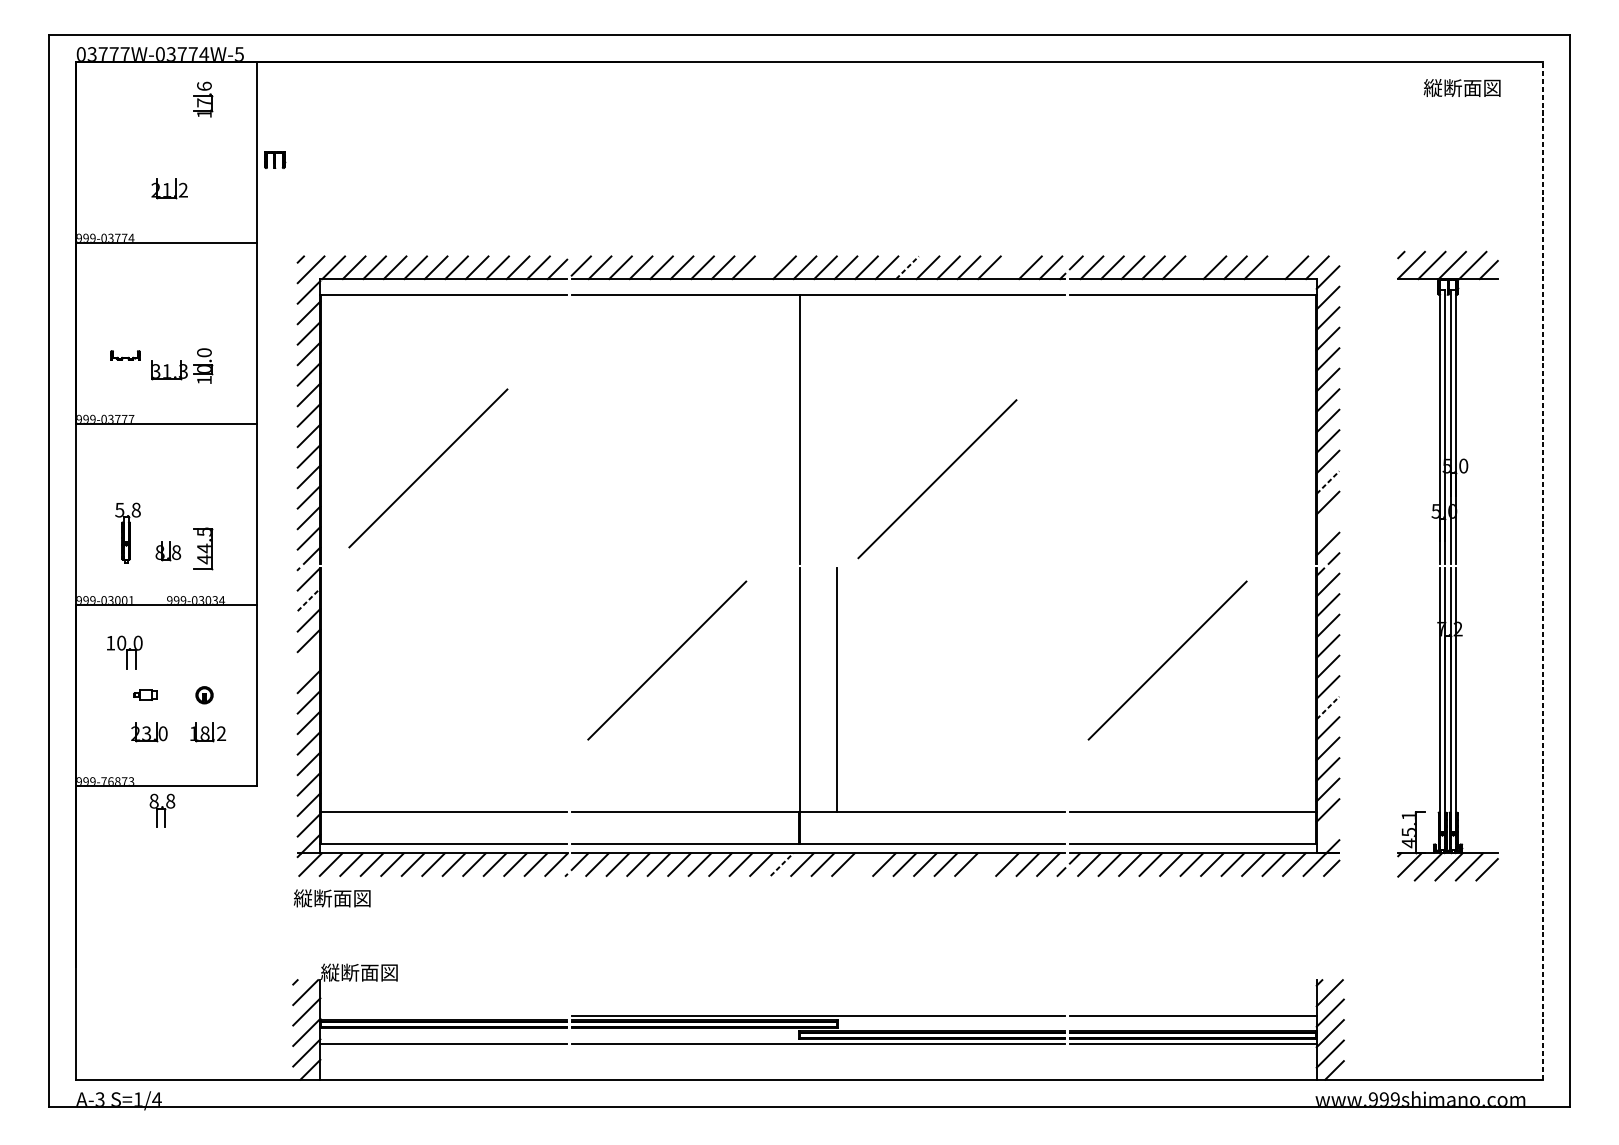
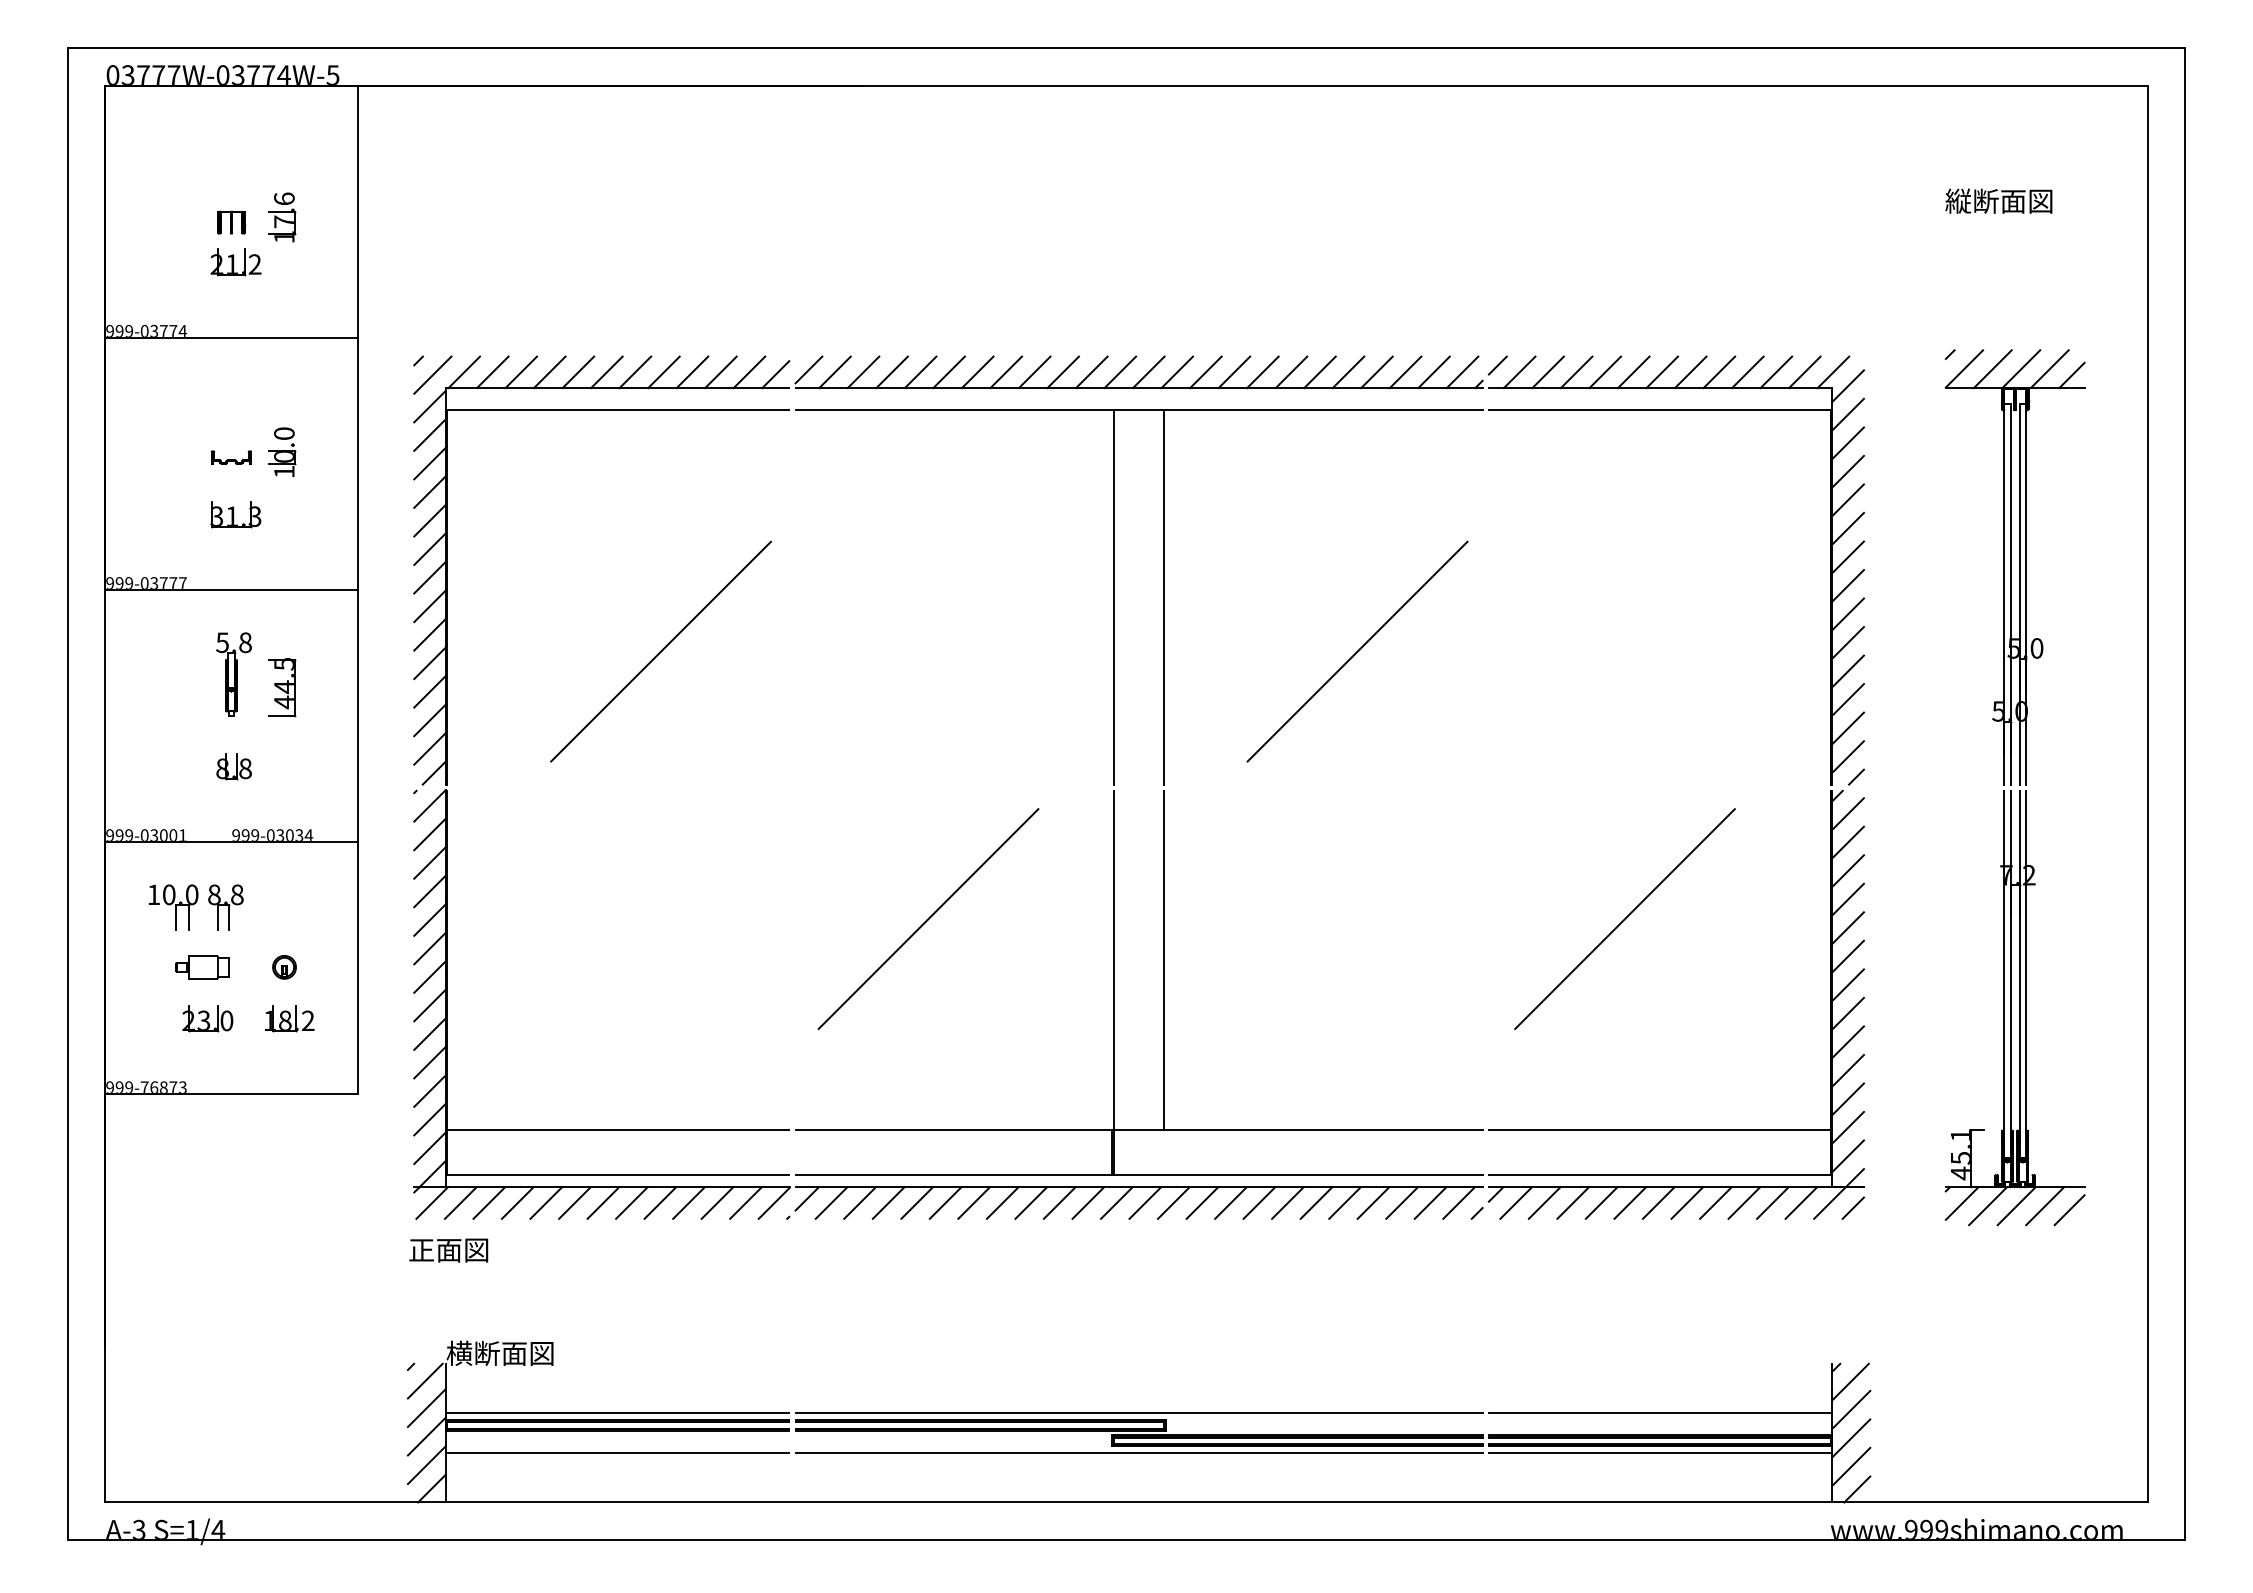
text: (1461, 87) -> (1998, 200), moved
part: (203, 99) -> (282, 217), moved
part: (274, 160) -> (231, 222), moved
line: (763, 267) -> (1062, 372), added
line: (907, 267) -> (1263, 372), dashed -> solid
line: (1009, 267) -> (1405, 372), added
line: (1194, 267) -> (1662, 372), added
line: (1276, 267) -> (1776, 372), added
part: (124, 355) -> (230, 457), moved
part: (203, 365) -> (282, 451), moved
line: (836, 429) -> (1164, 597), added
line: (428, 468) -> (661, 651), moved
line: (937, 479) -> (1357, 651), moved
line: (1328, 482) -> (1848, 671), dashed -> solid
line: (1327, 523) -> (1847, 728), added
part: (127, 532) -> (233, 674), moved
part: (203, 548) -> (282, 687), moved
line: (1543, 570) -> (2147, 793), dashed -> solid
line: (309, 599) -> (430, 834), dashed -> solid
line: (308, 660) -> (429, 919), added
part: (145, 695) -> (202, 967), size x1.67
line: (1328, 707) -> (1848, 984), dashed -> solid
part: (162, 810) -> (225, 907), moved
line: (1327, 830) -> (1847, 1155), added
line: (782, 864) -> (1088, 1202), dashed -> solid
line: (864, 864) -> (1202, 1202), added
line: (986, 864) -> (1373, 1202), added
text: (331, 897) -> (461, 1249), 縦断面図 -> 正面図
text: (329, 971) -> (458, 1352), 縦断面図 -> 横断面図
line: (443, 1015) -> (617, 1413), added

